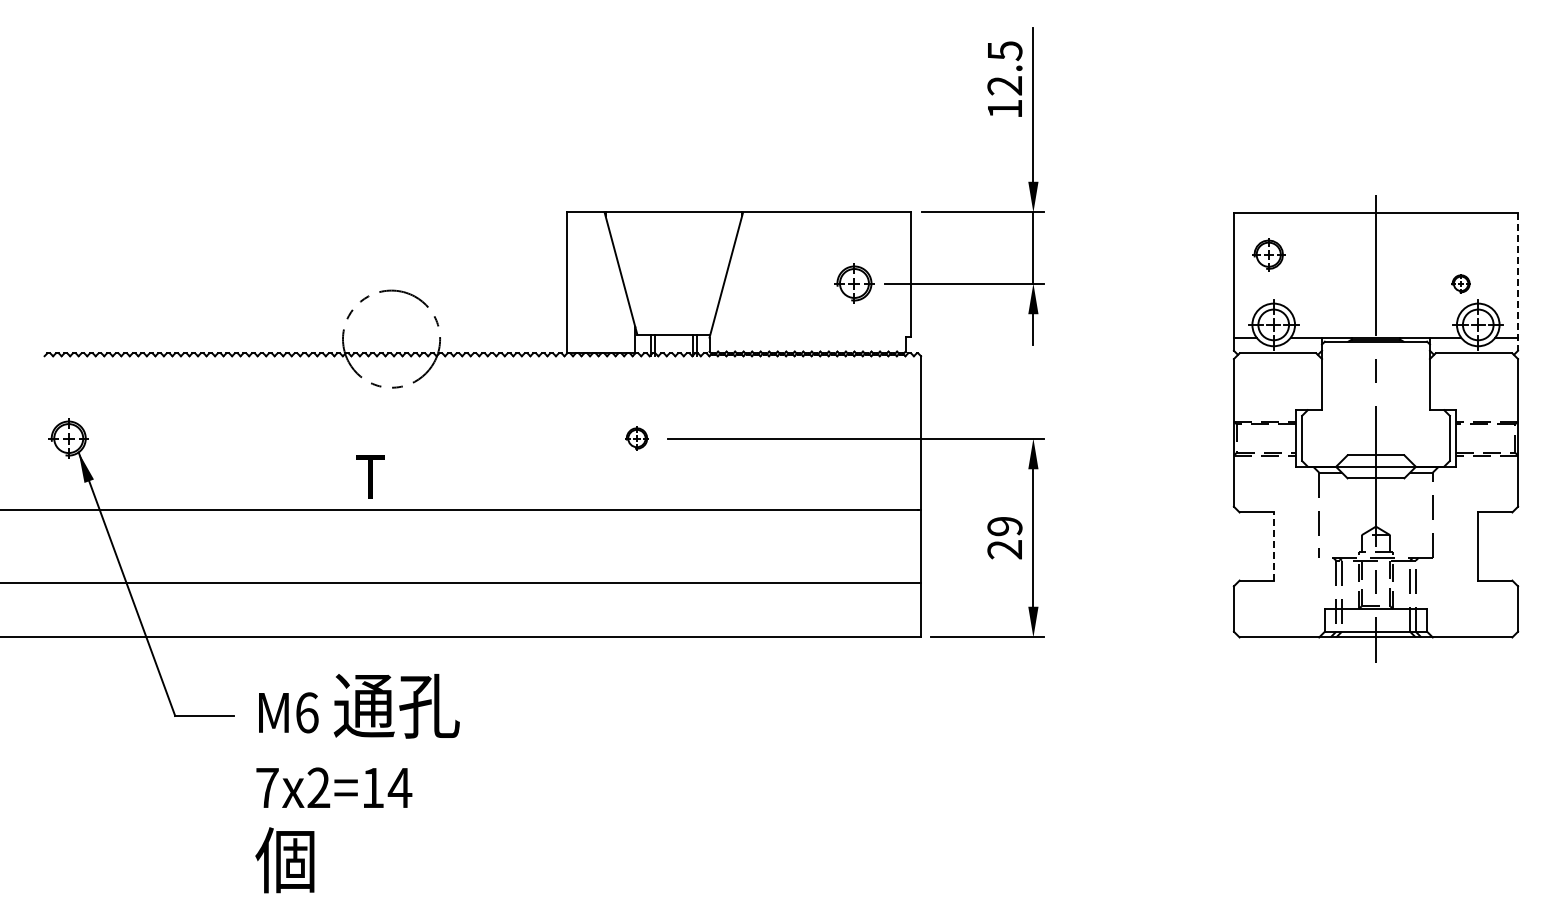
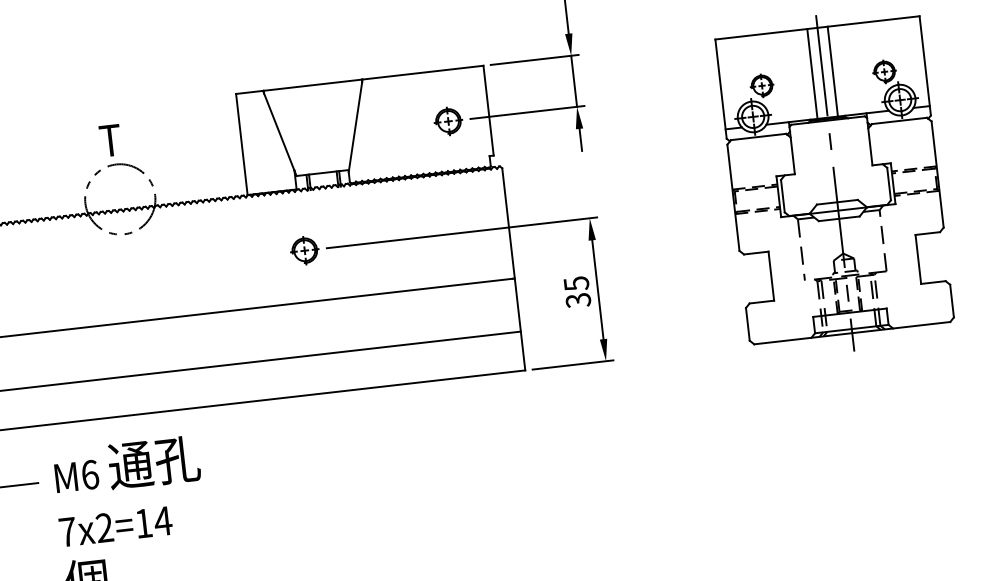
part: (1268, 254) -> (761, 85), moved
line: (1361, 274) -> (812, 73), added
line: (1390, 274) -> (832, 71), added
line: (1518, 282) -> (925, 66), dashed -> solid
part: (1460, 283) -> (884, 71), size x1.67
part: (636, 438) -> (304, 250), size x1.67
text: (370, 476) -> (110, 140), moved
text: (1004, 538) -> (577, 292), 29 -> 35
line: (1273, 546) -> (771, 276), dashed -> solid

